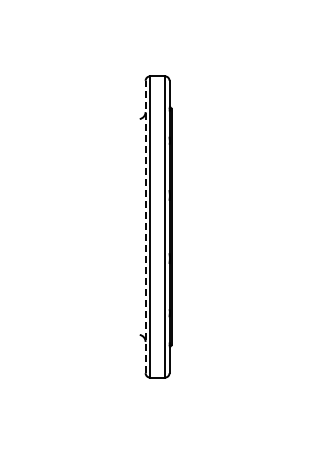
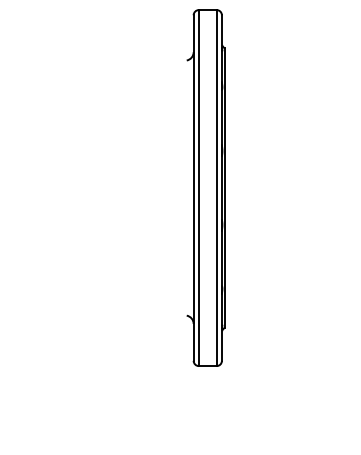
line: (145, 226) -> (193, 187), dashed -> solid

